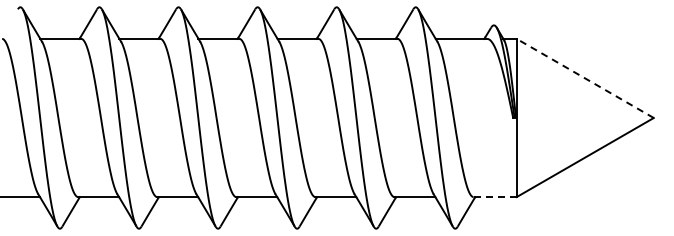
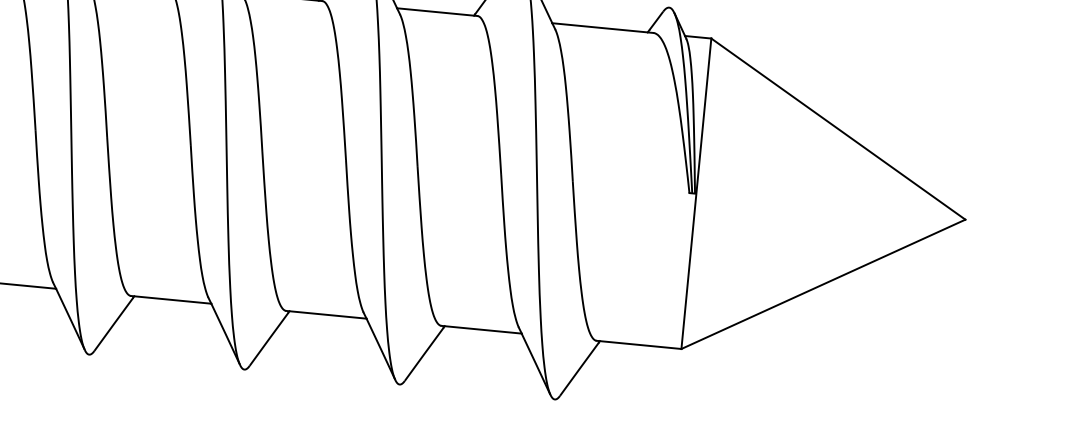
line: (584, 78) -> (836, 129), dashed -> solid
line: (495, 197) -> (639, 345), dashed -> solid

